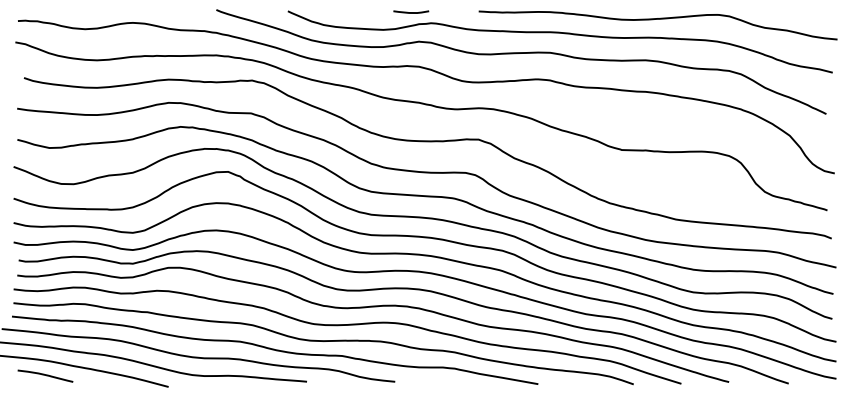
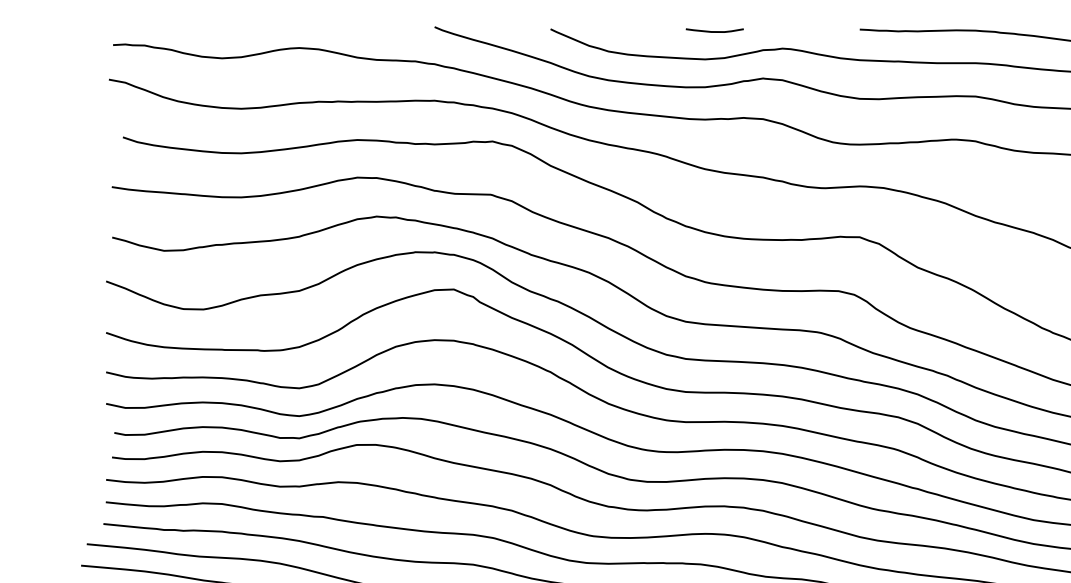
curve: (411, 12) -> (715, 31), moved

